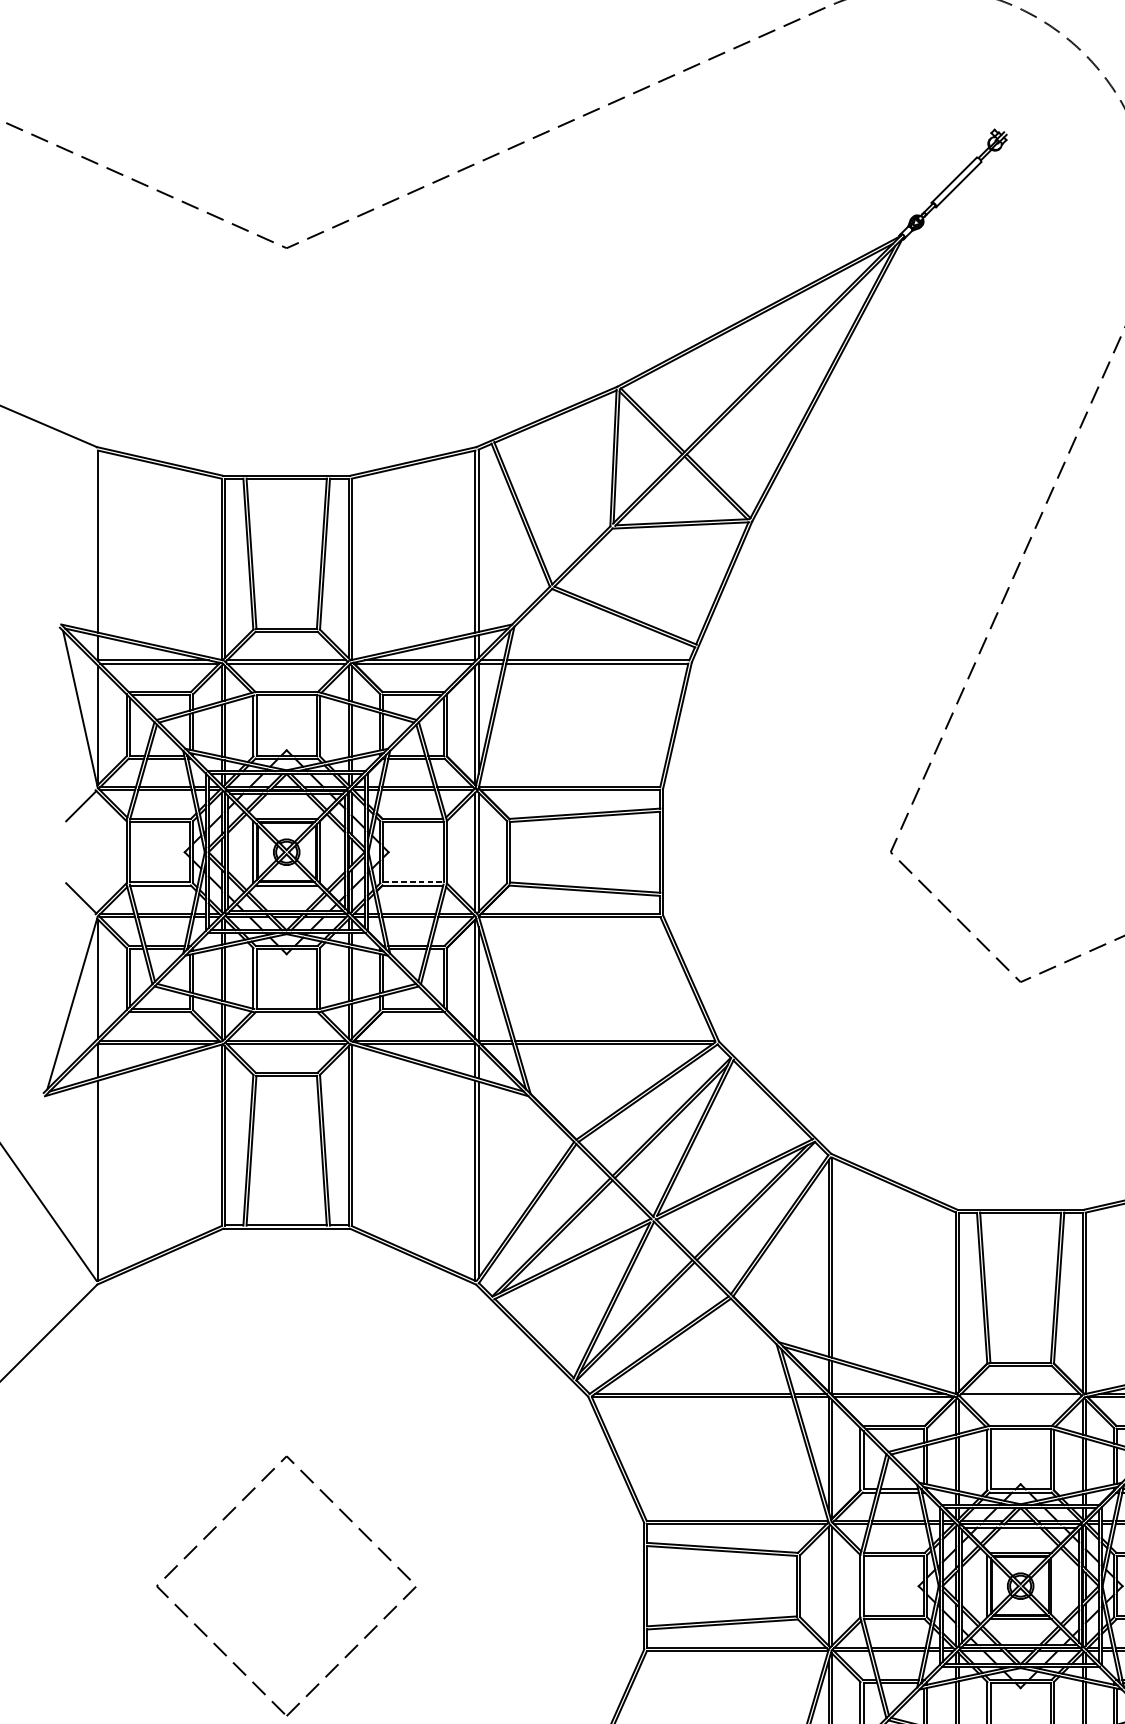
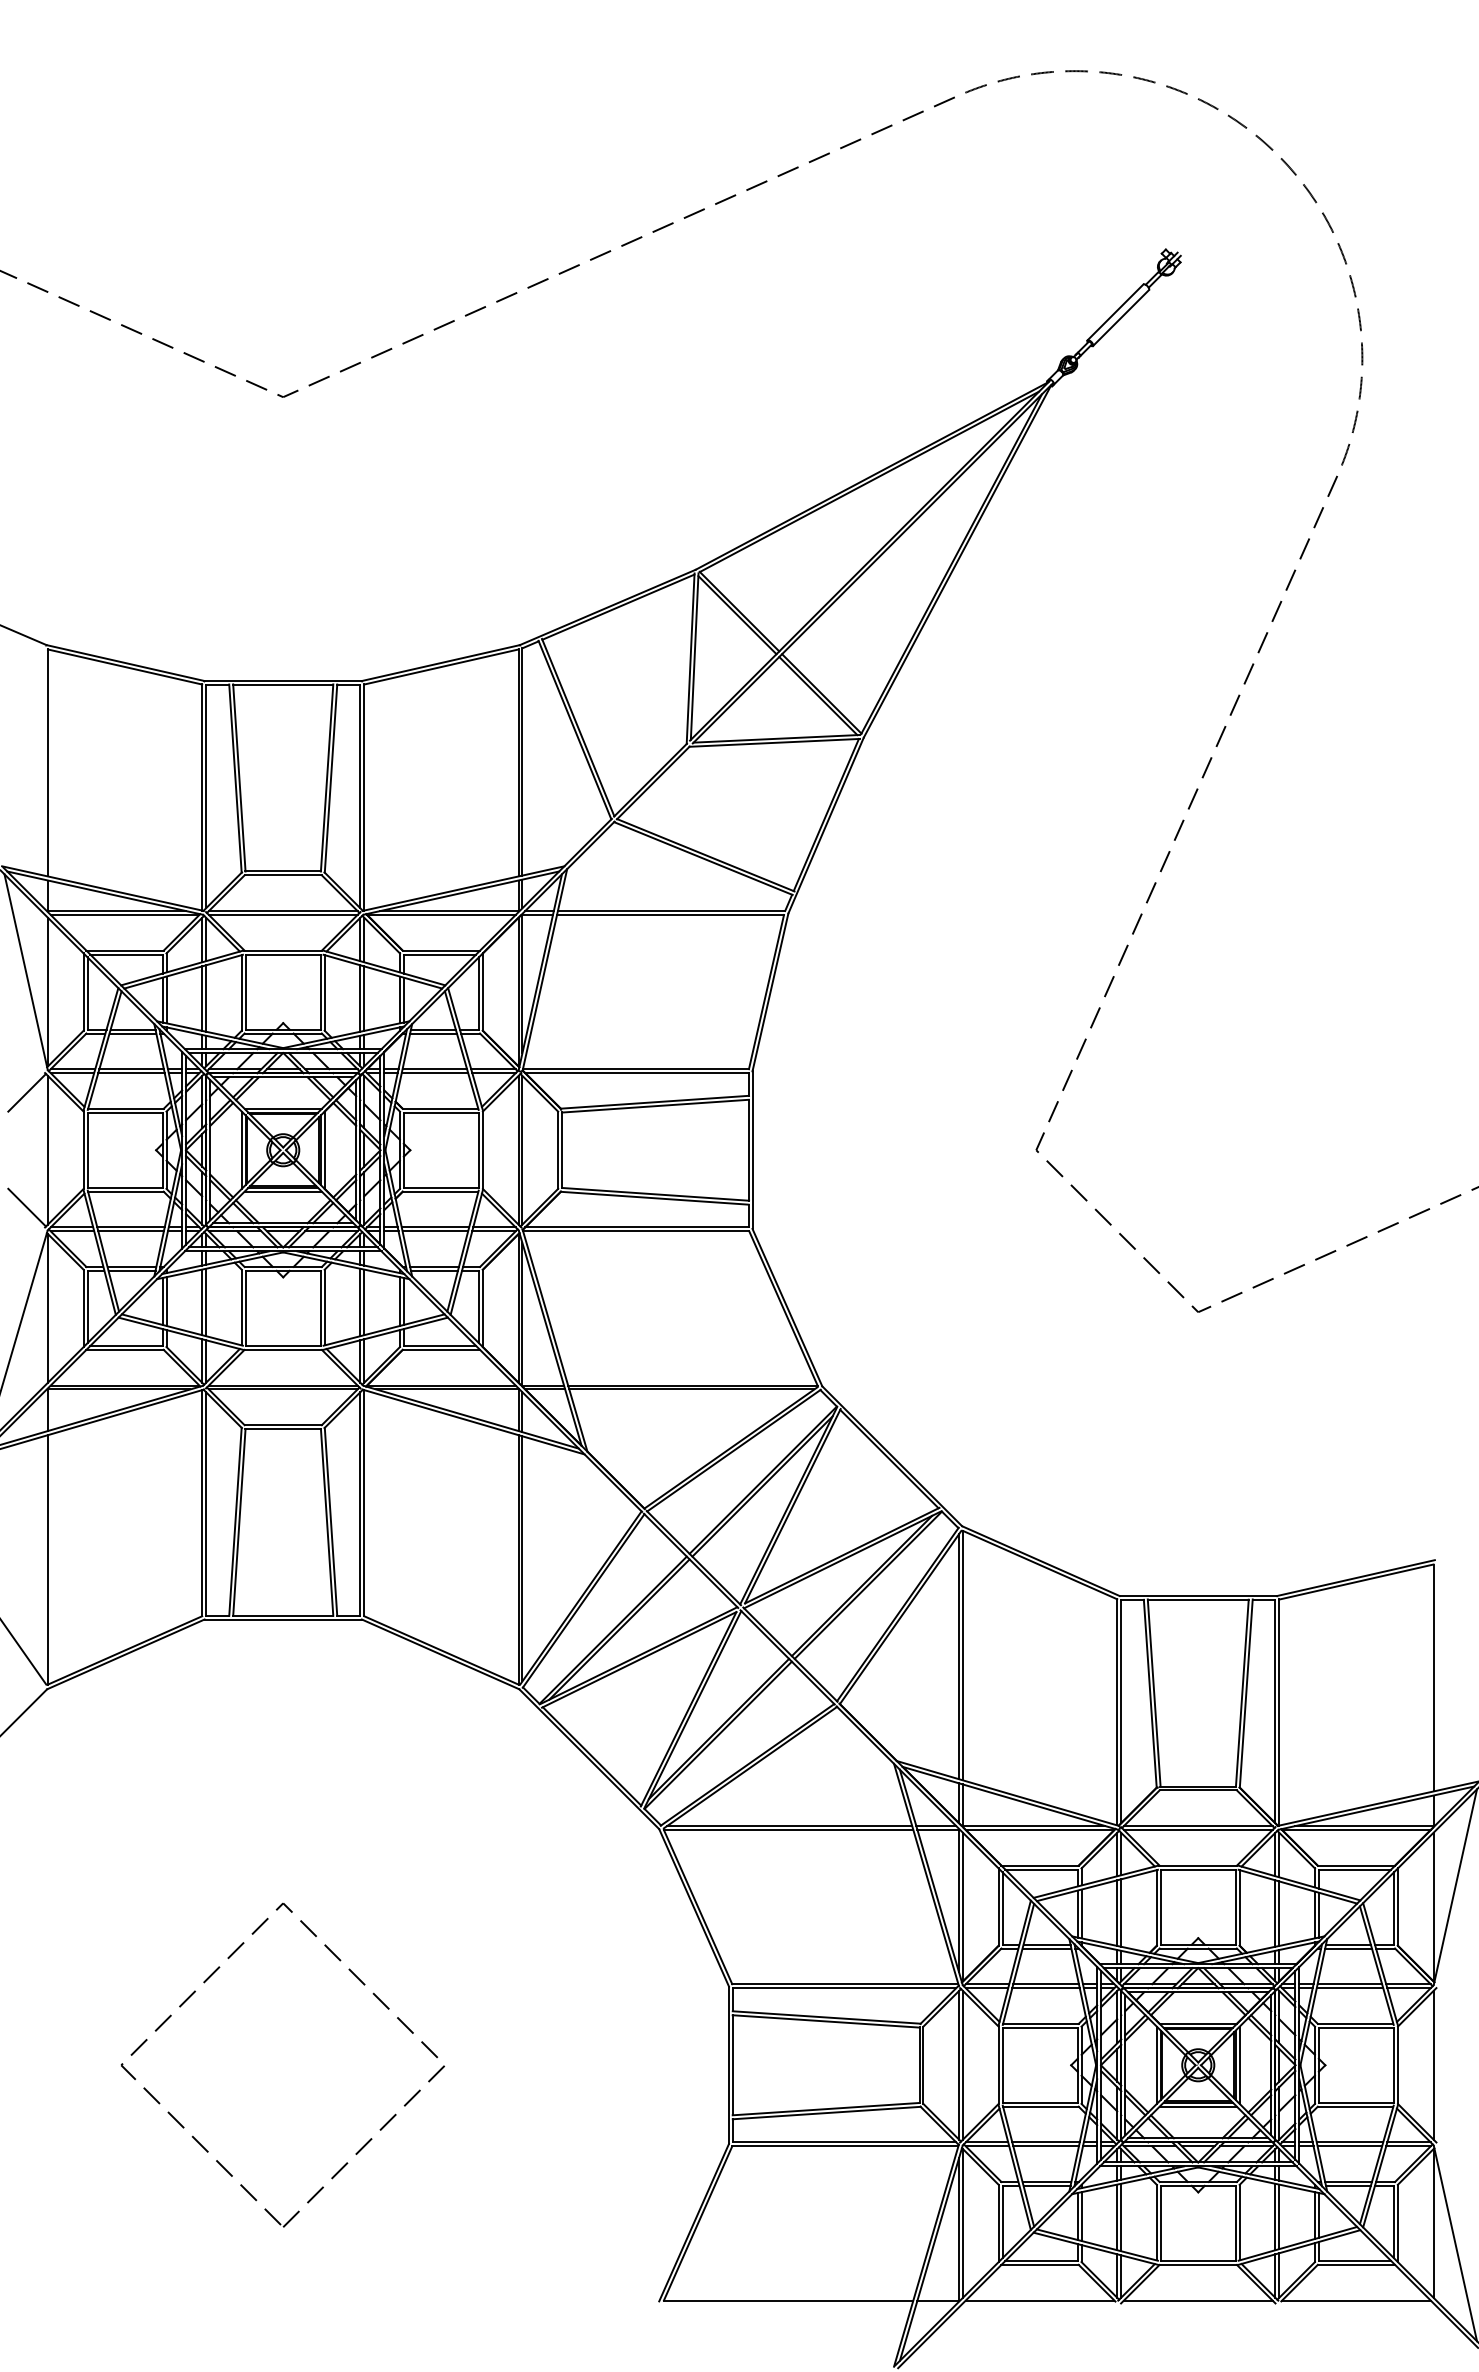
line: (97, 851) -> (47, 1149), added
line: (413, 882) -> (441, 1187), dashed -> solid
line: (1020, 1397) -> (1197, 1830), added
line: (1053, 1585) -> (1239, 2064), added

